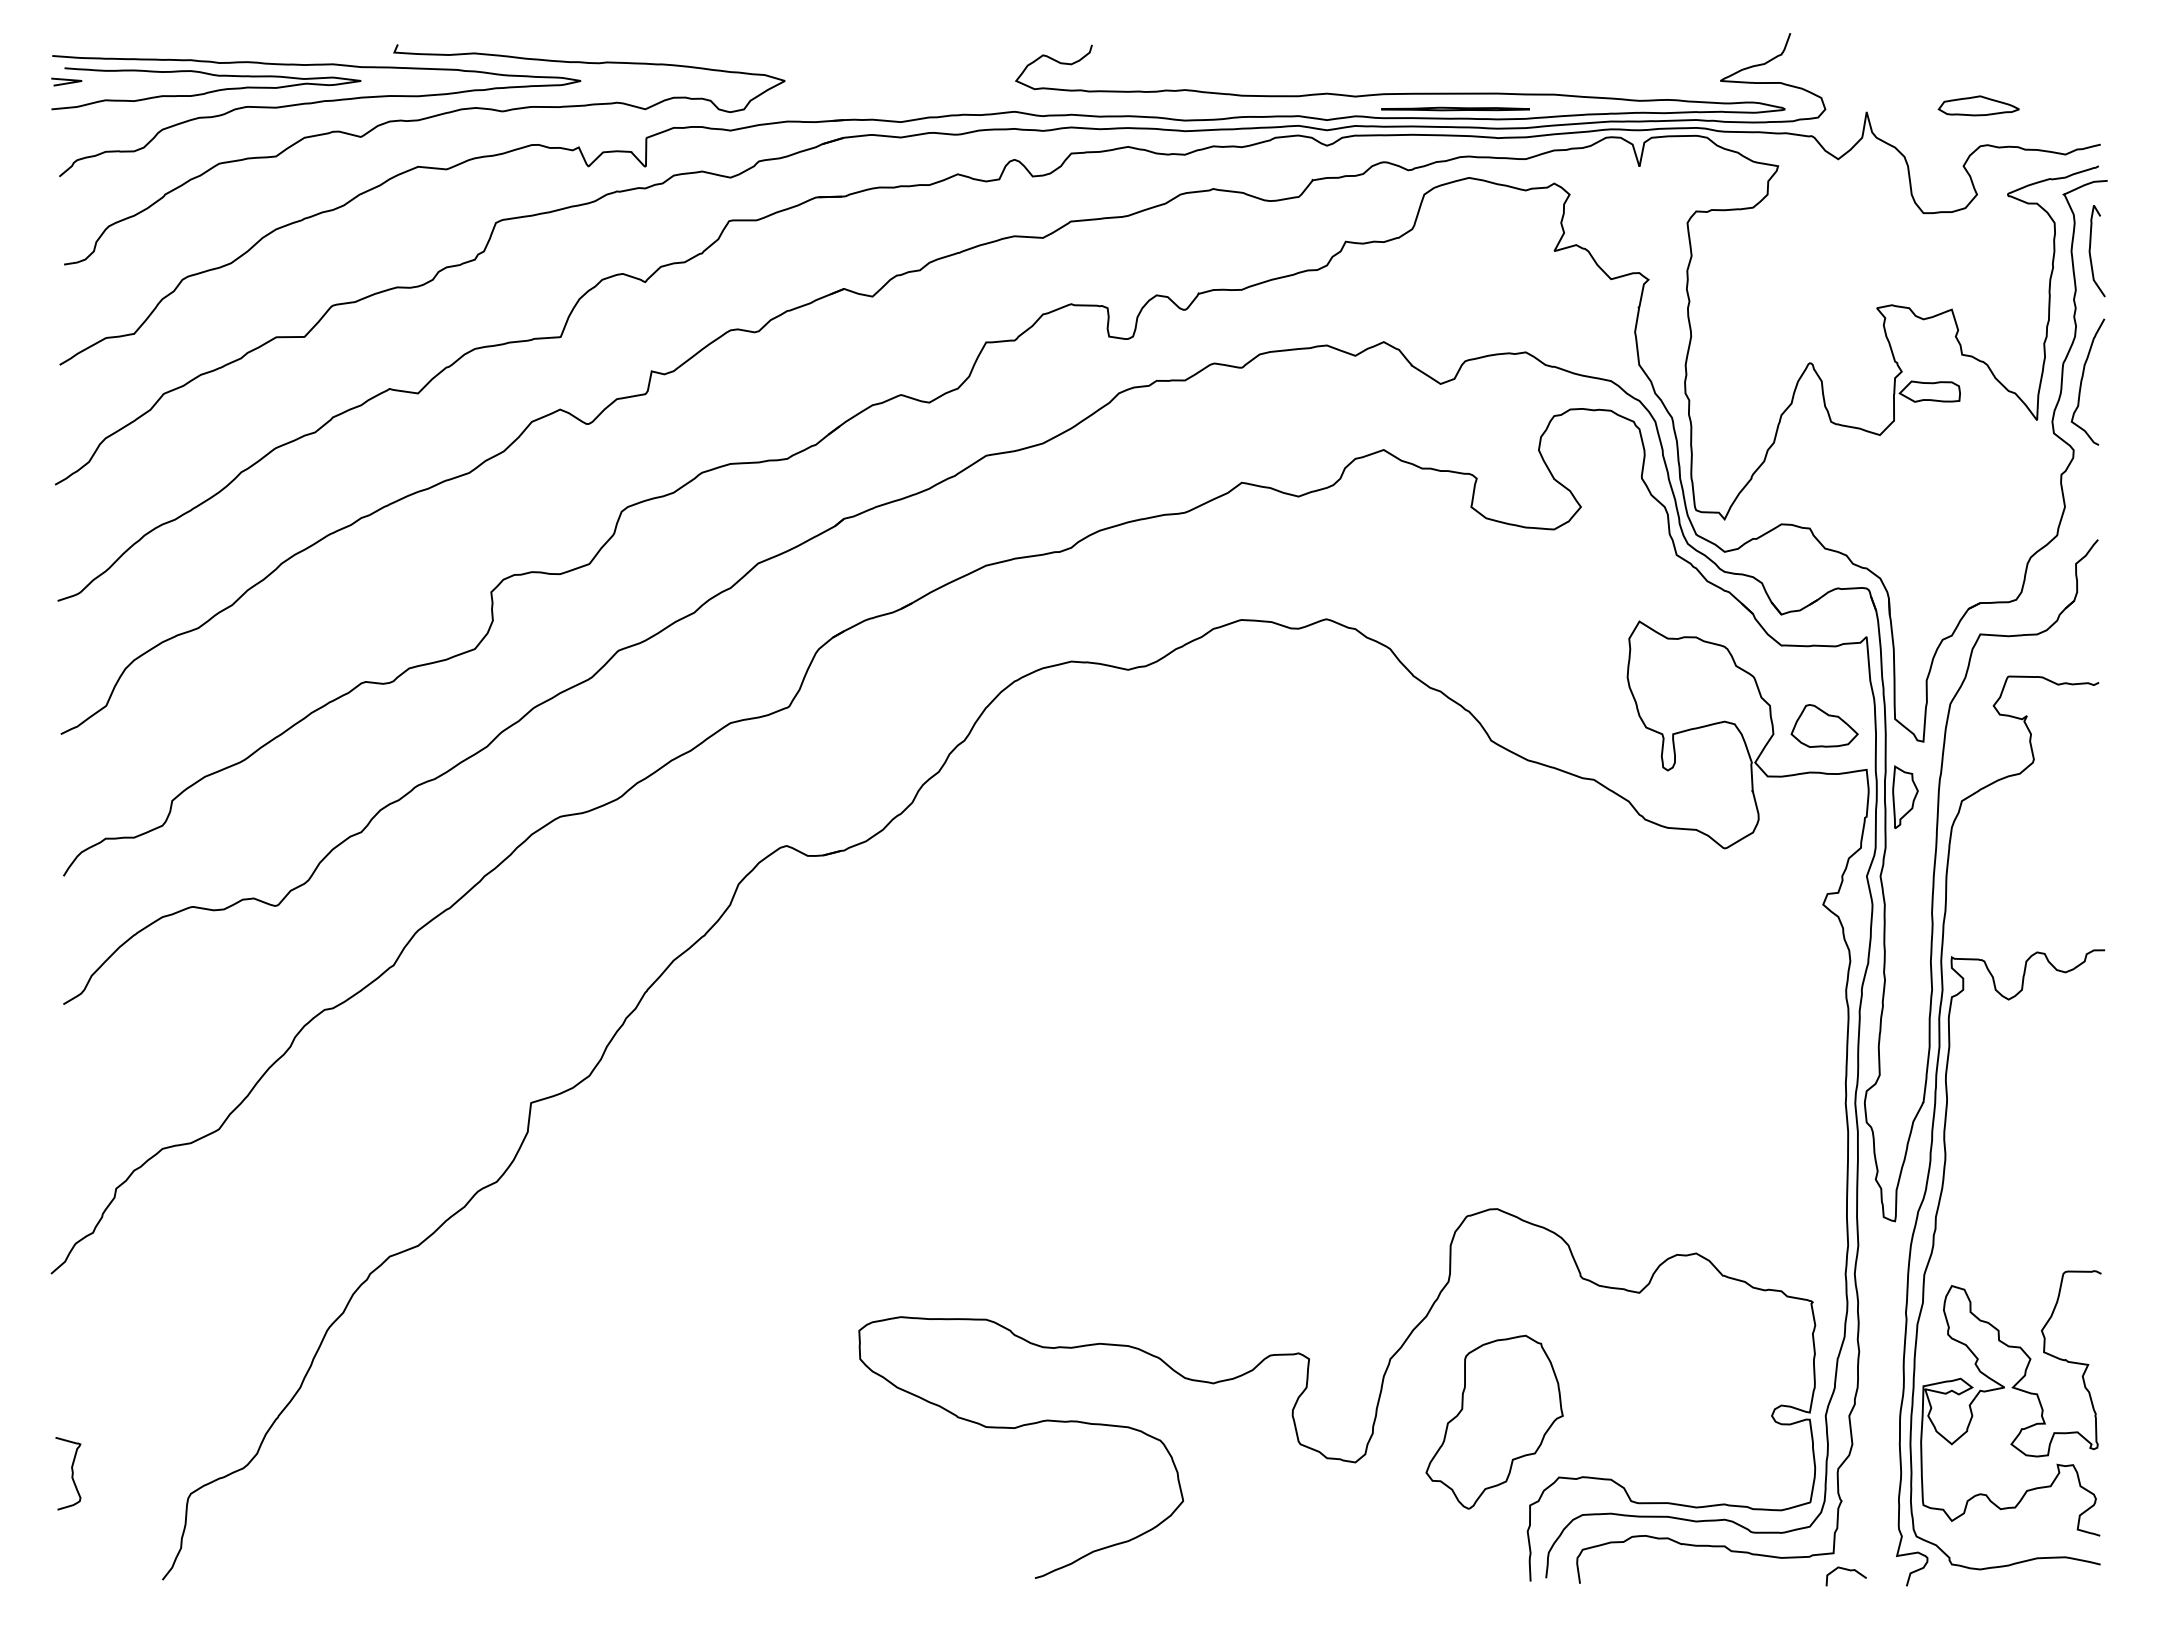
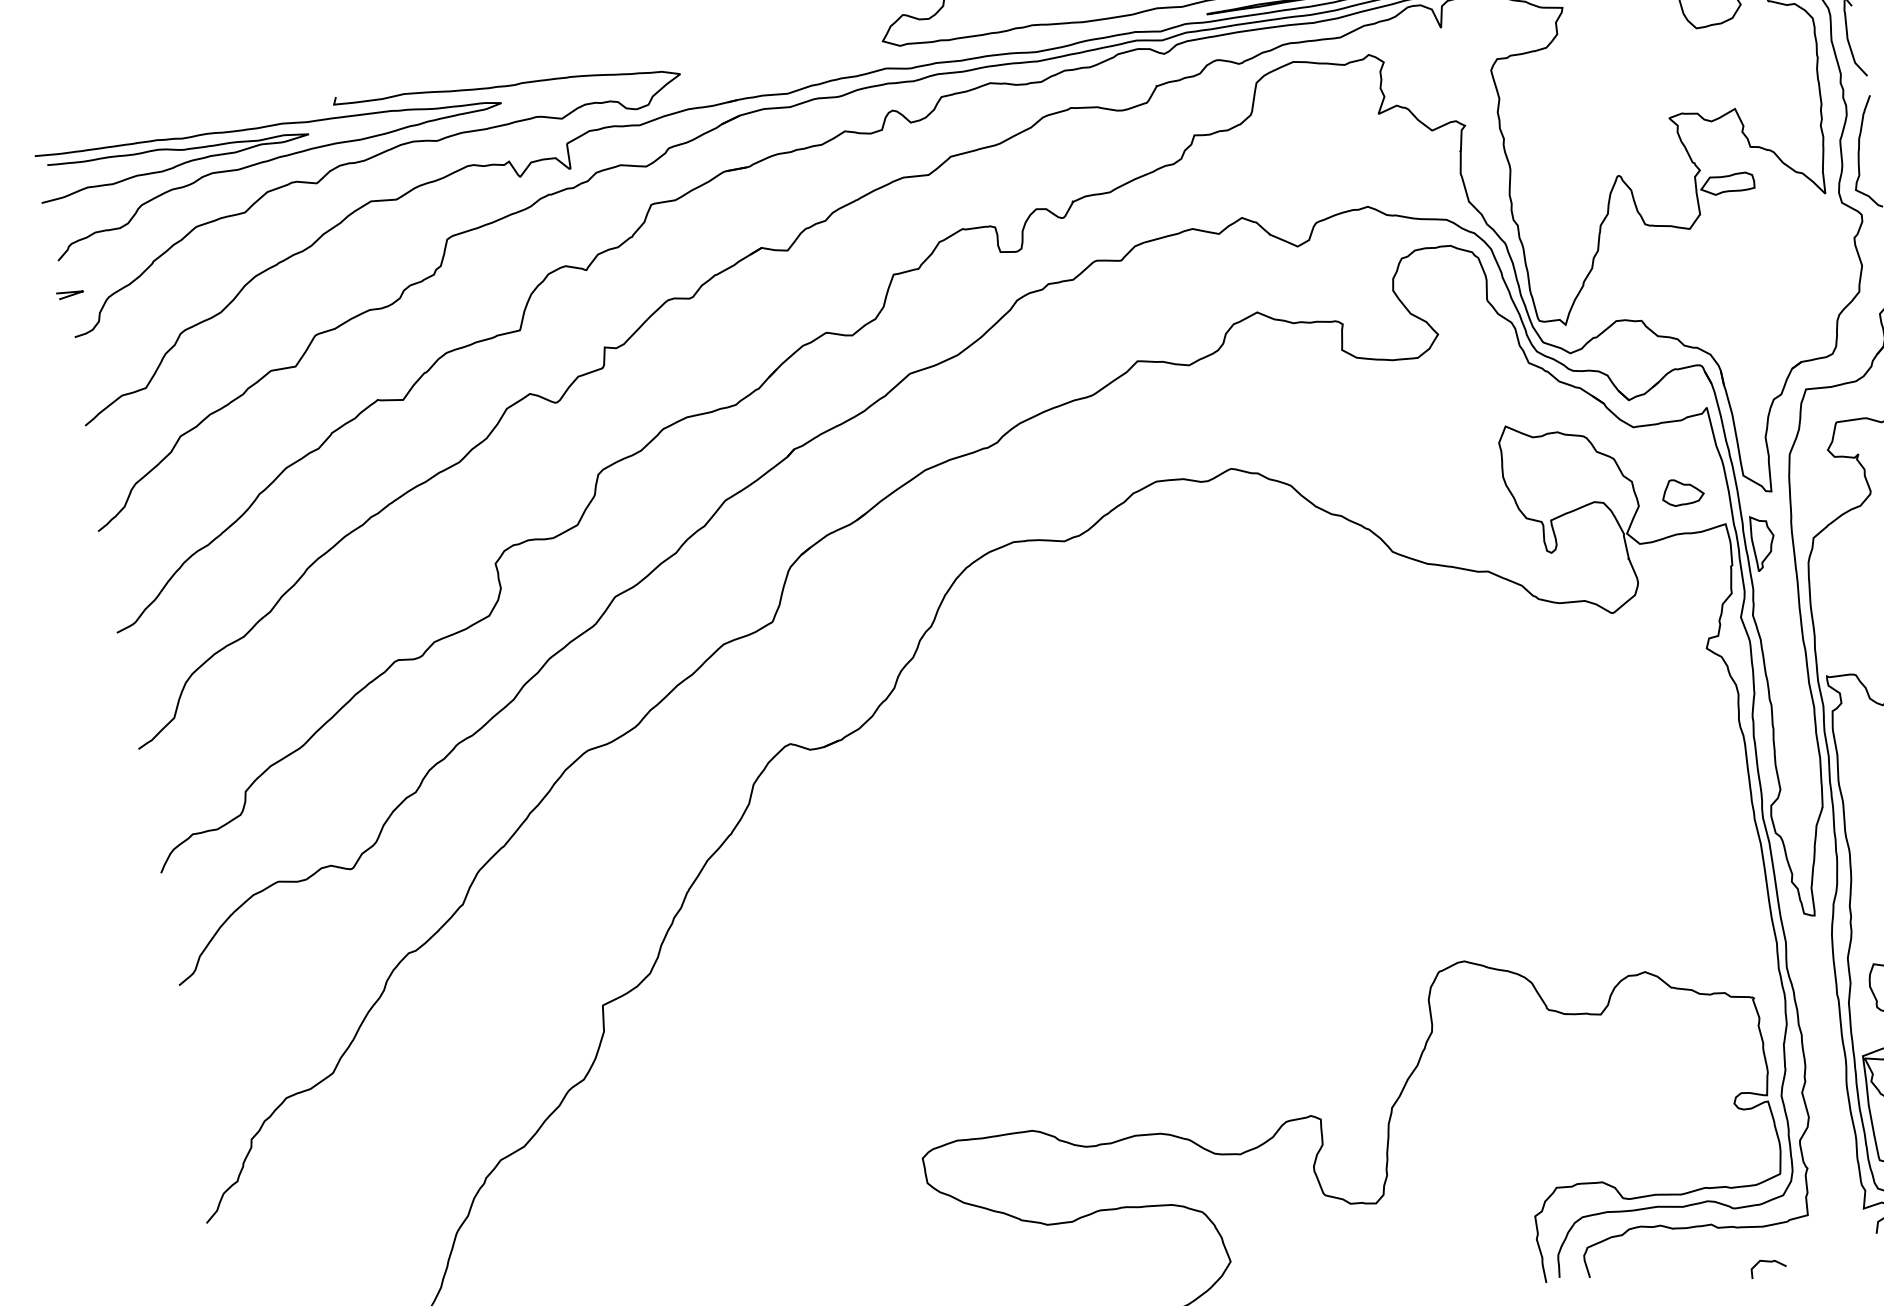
curve: (66, 80) -> (69, 293), moved
part: (1824, 725) -> (1682, 491), size x0.7
part: (1494, 1421) -> (1492, 1147), removed
curve: (1845, 1570) -> (1766, 1262), moved

